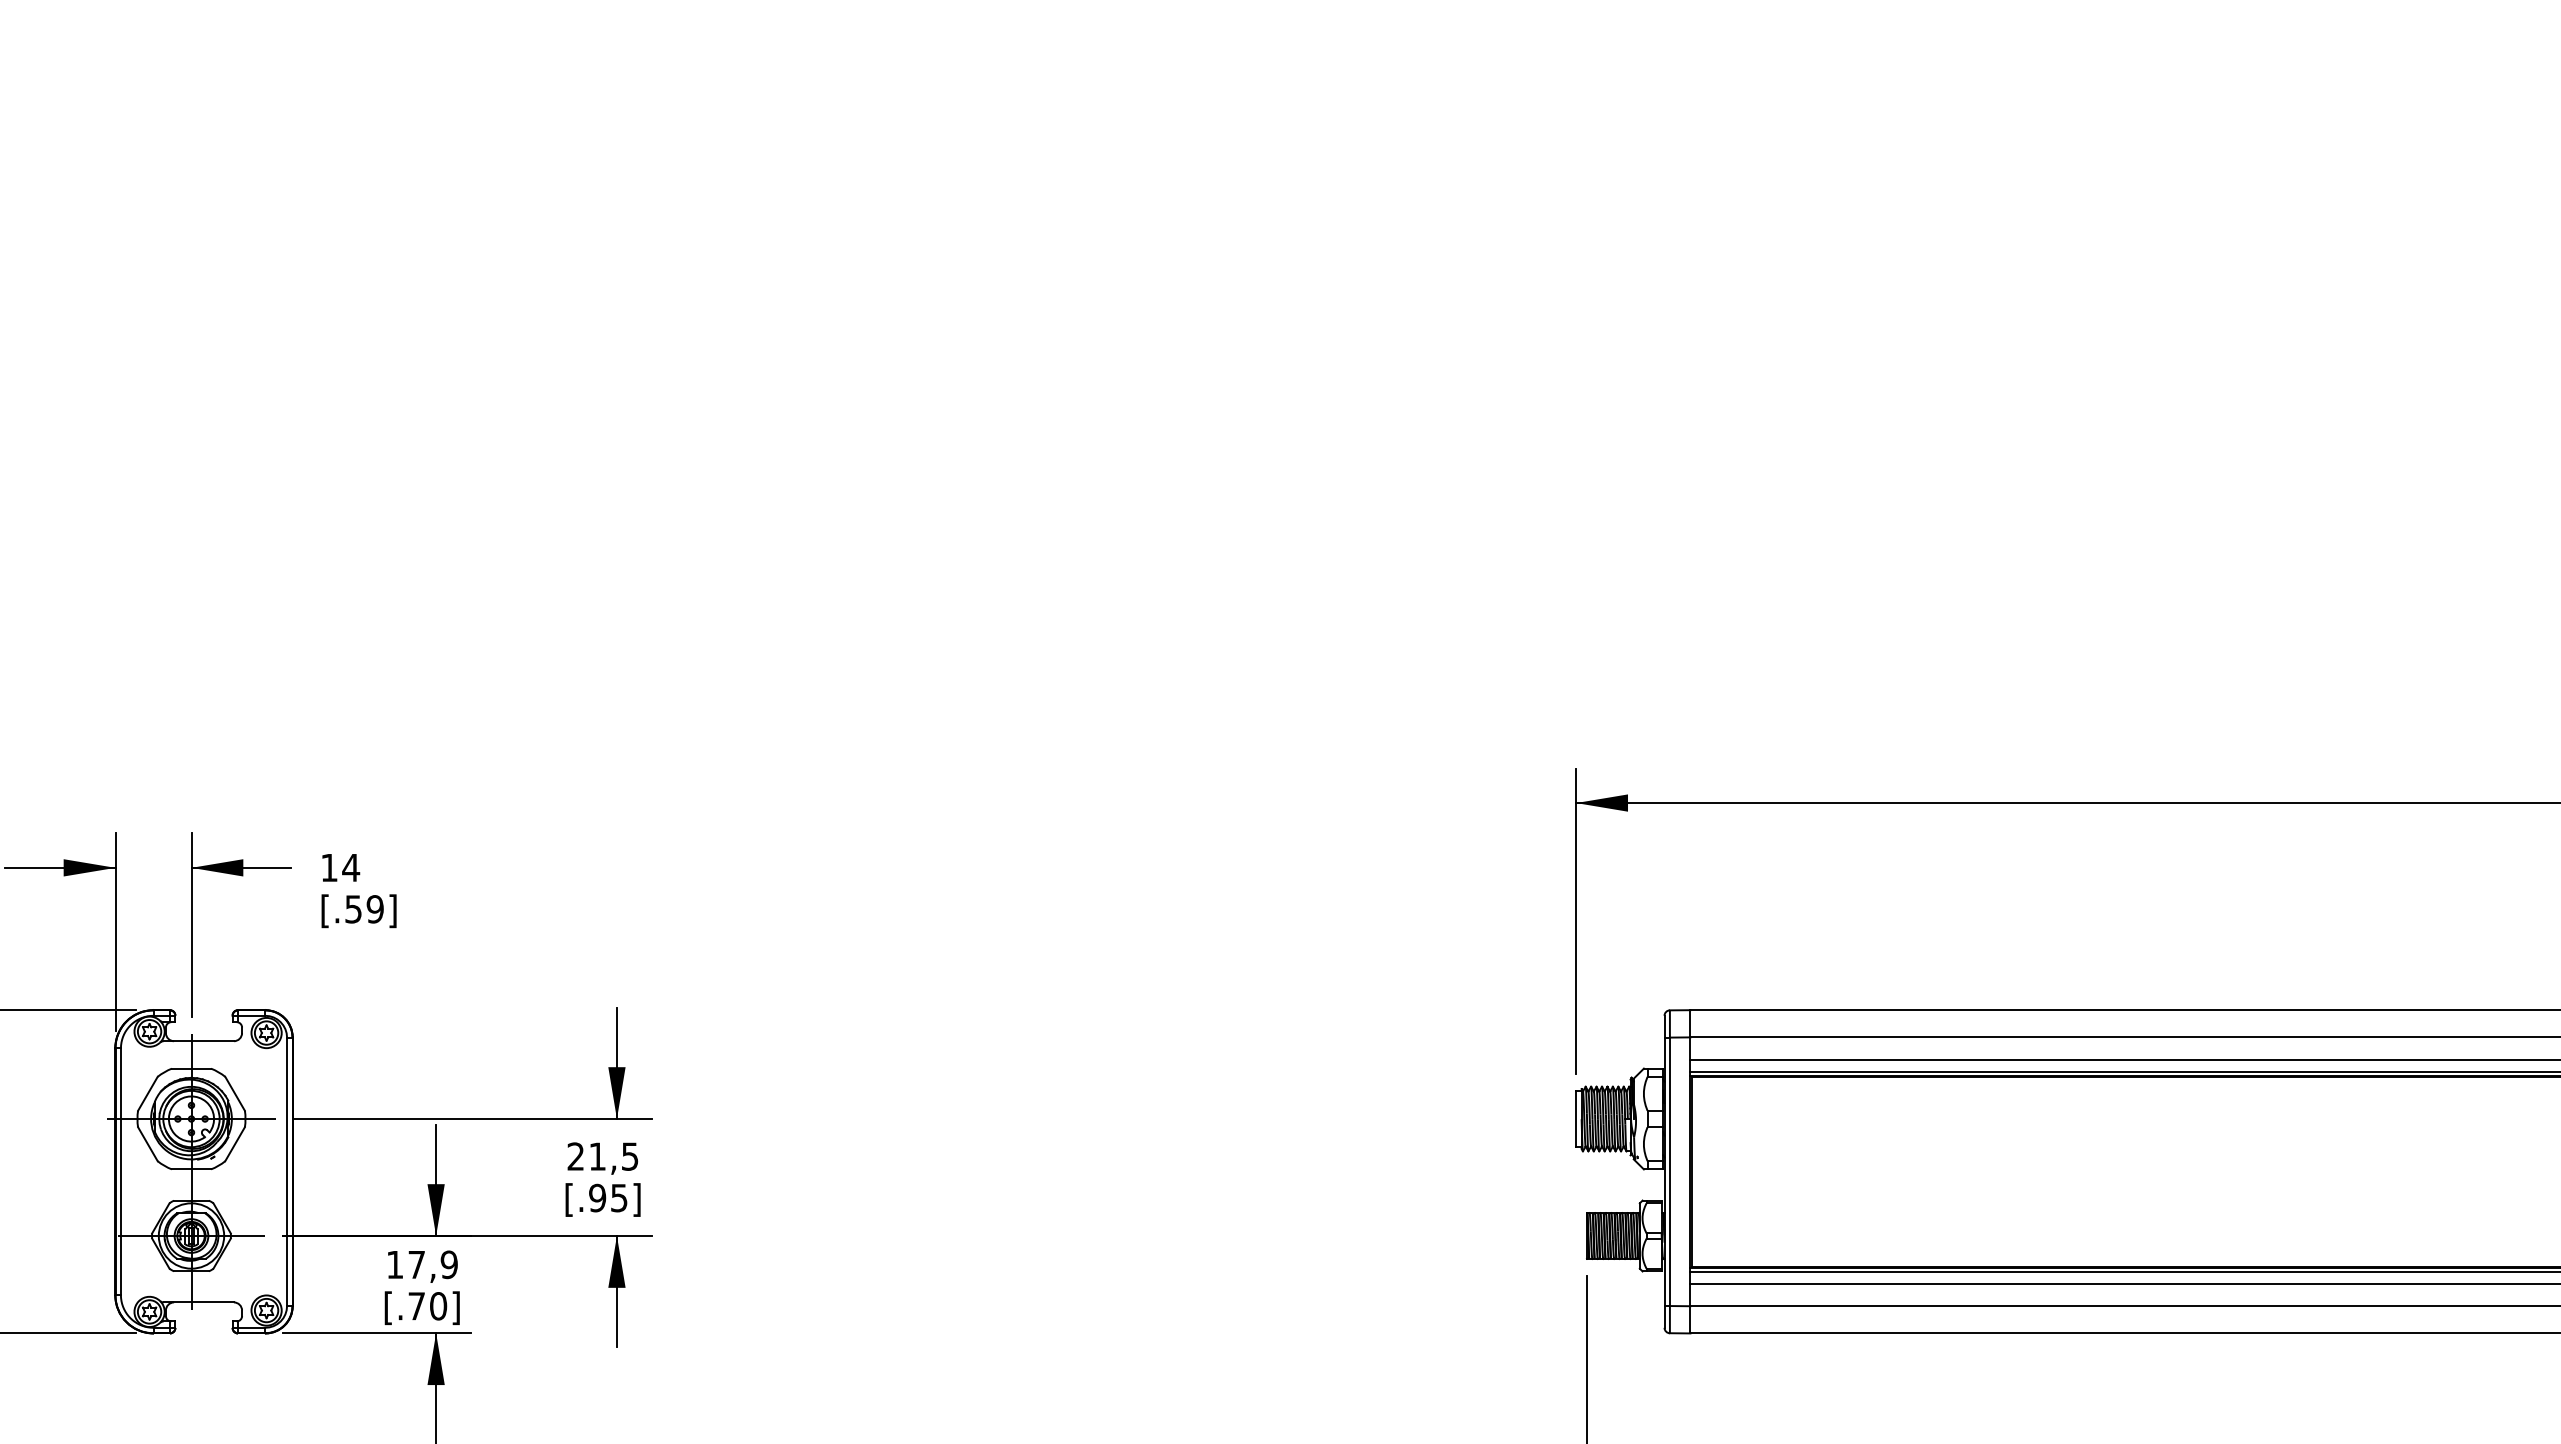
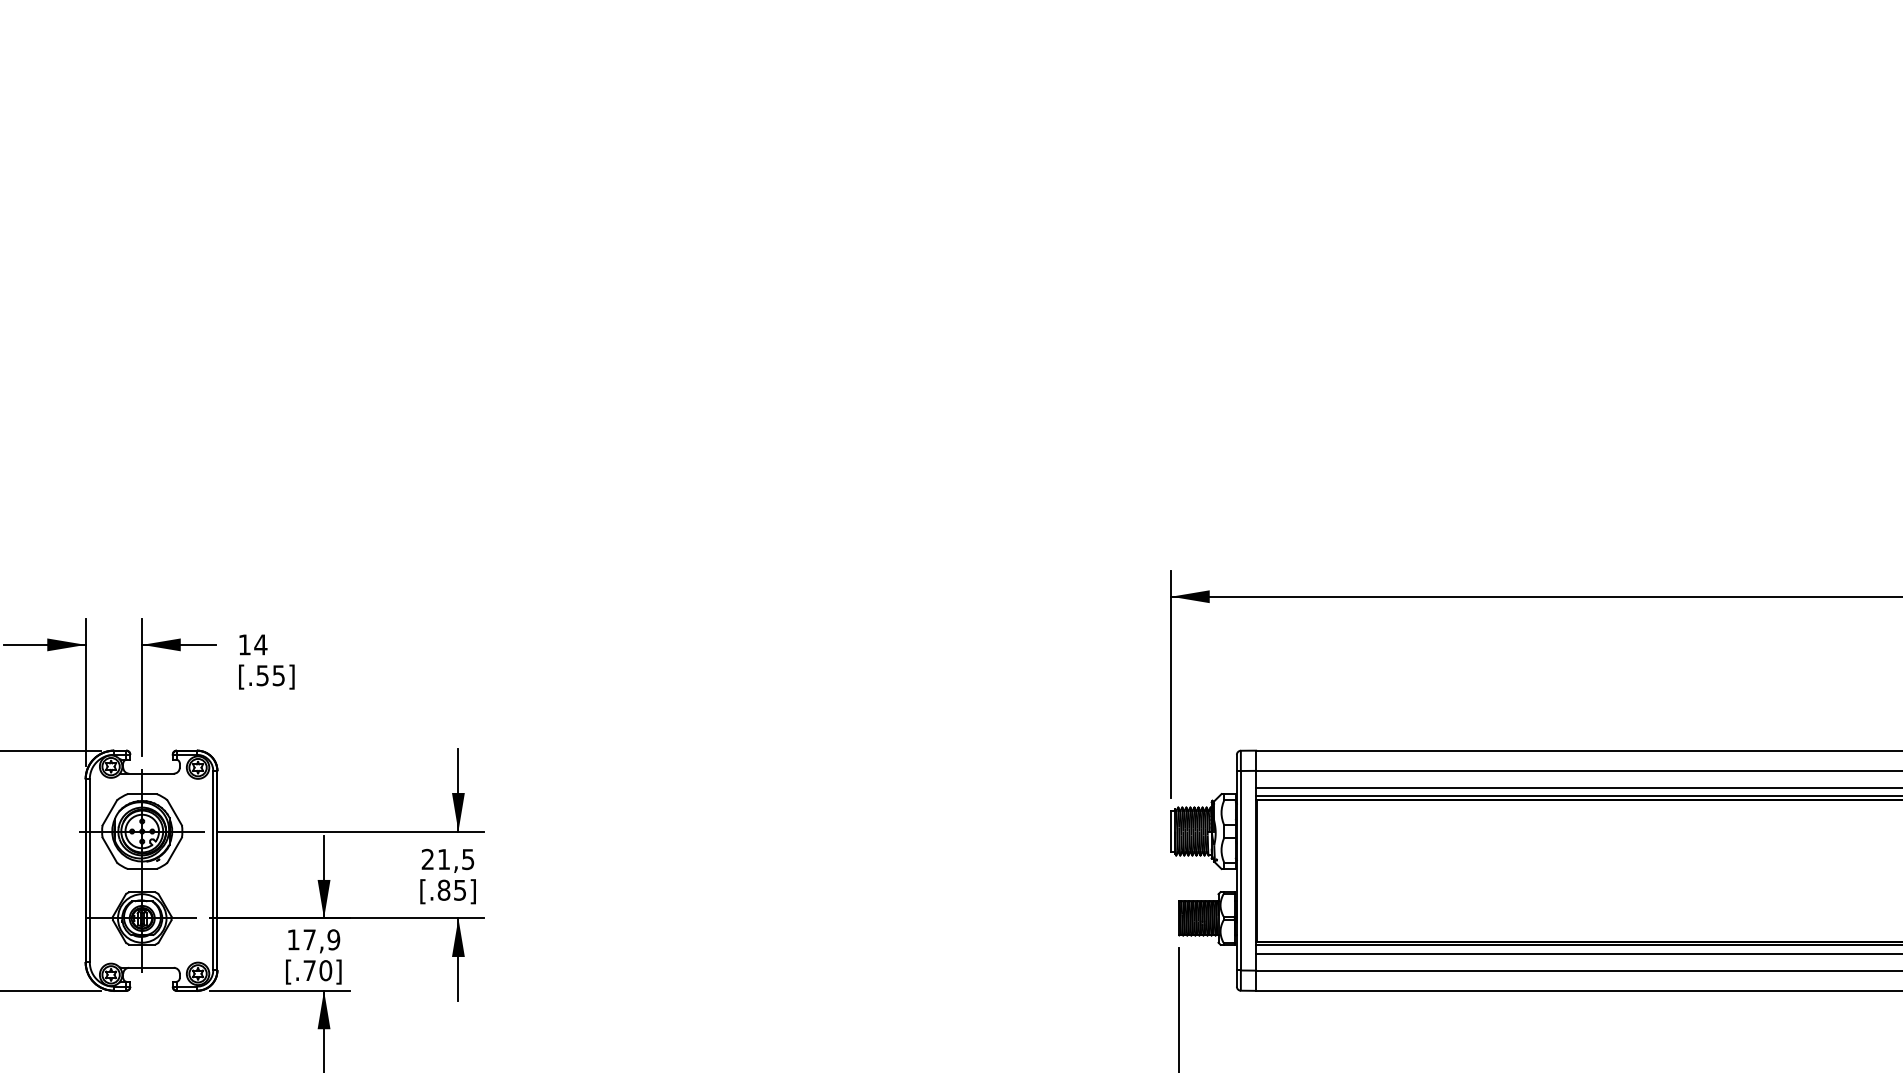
text: (374, 909) -> (278, 675), [.59] -> [.55]
text: (597, 1198) -> (443, 890), [.95] -> [.85]

